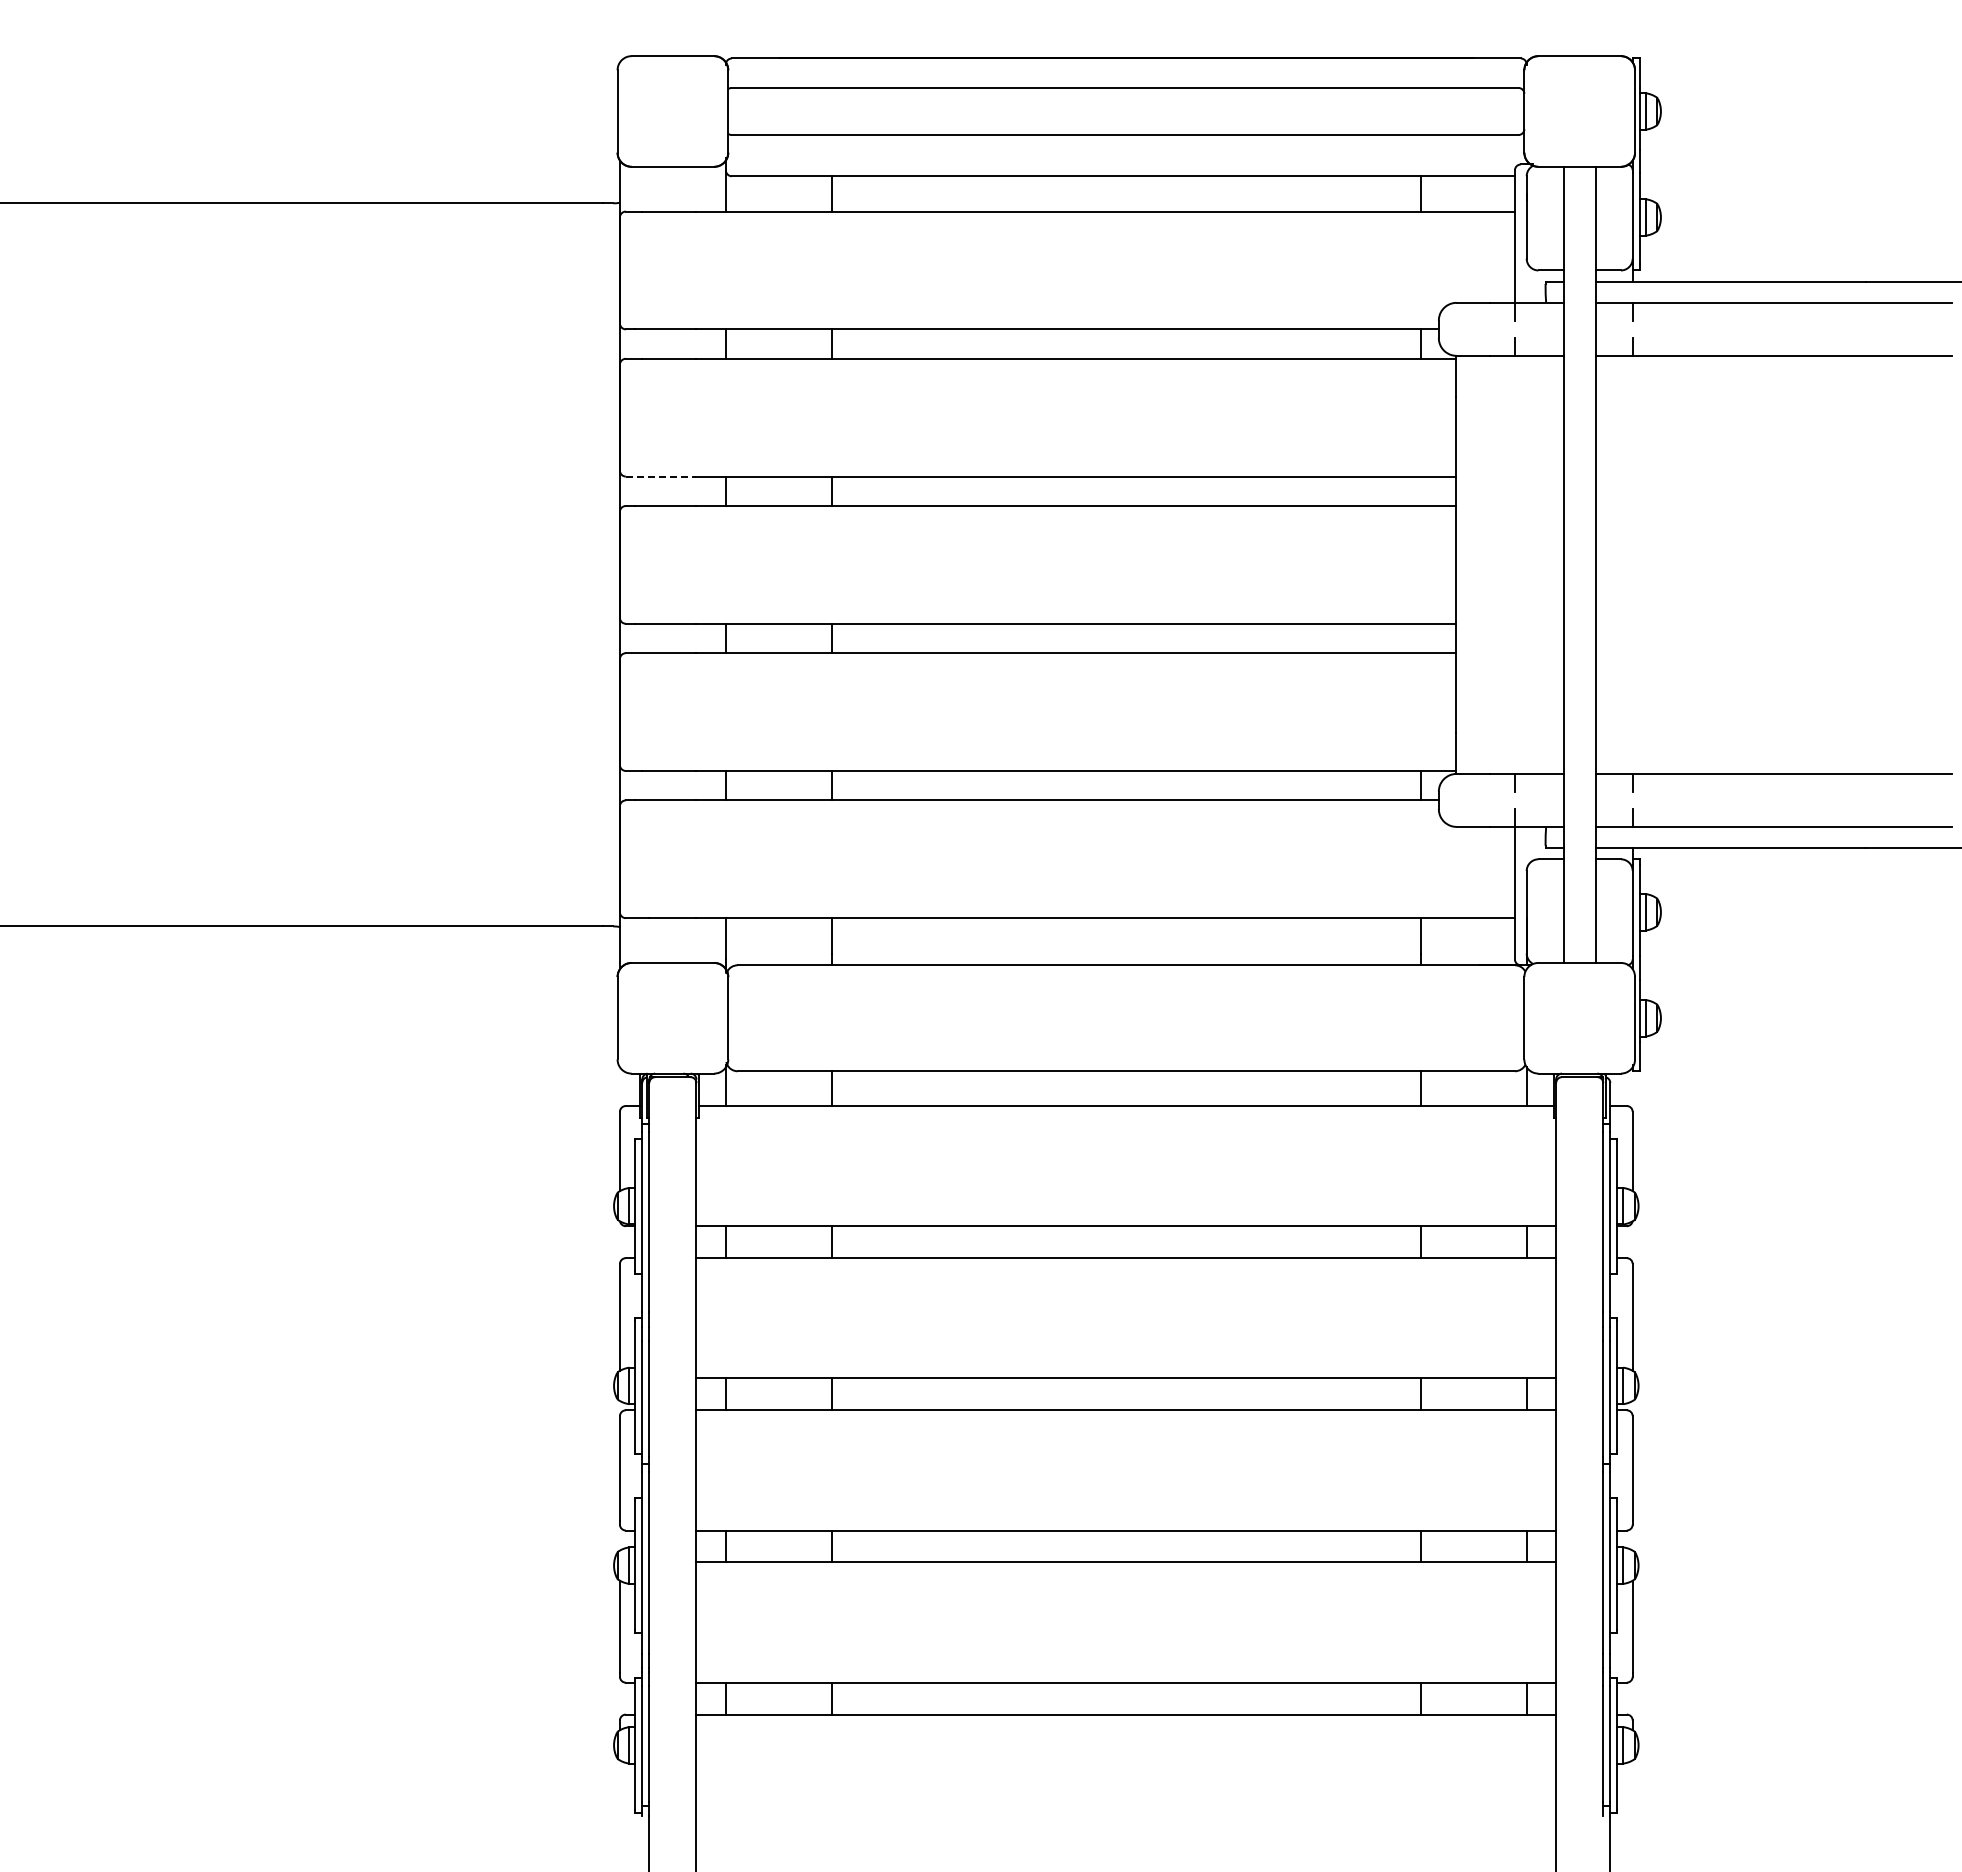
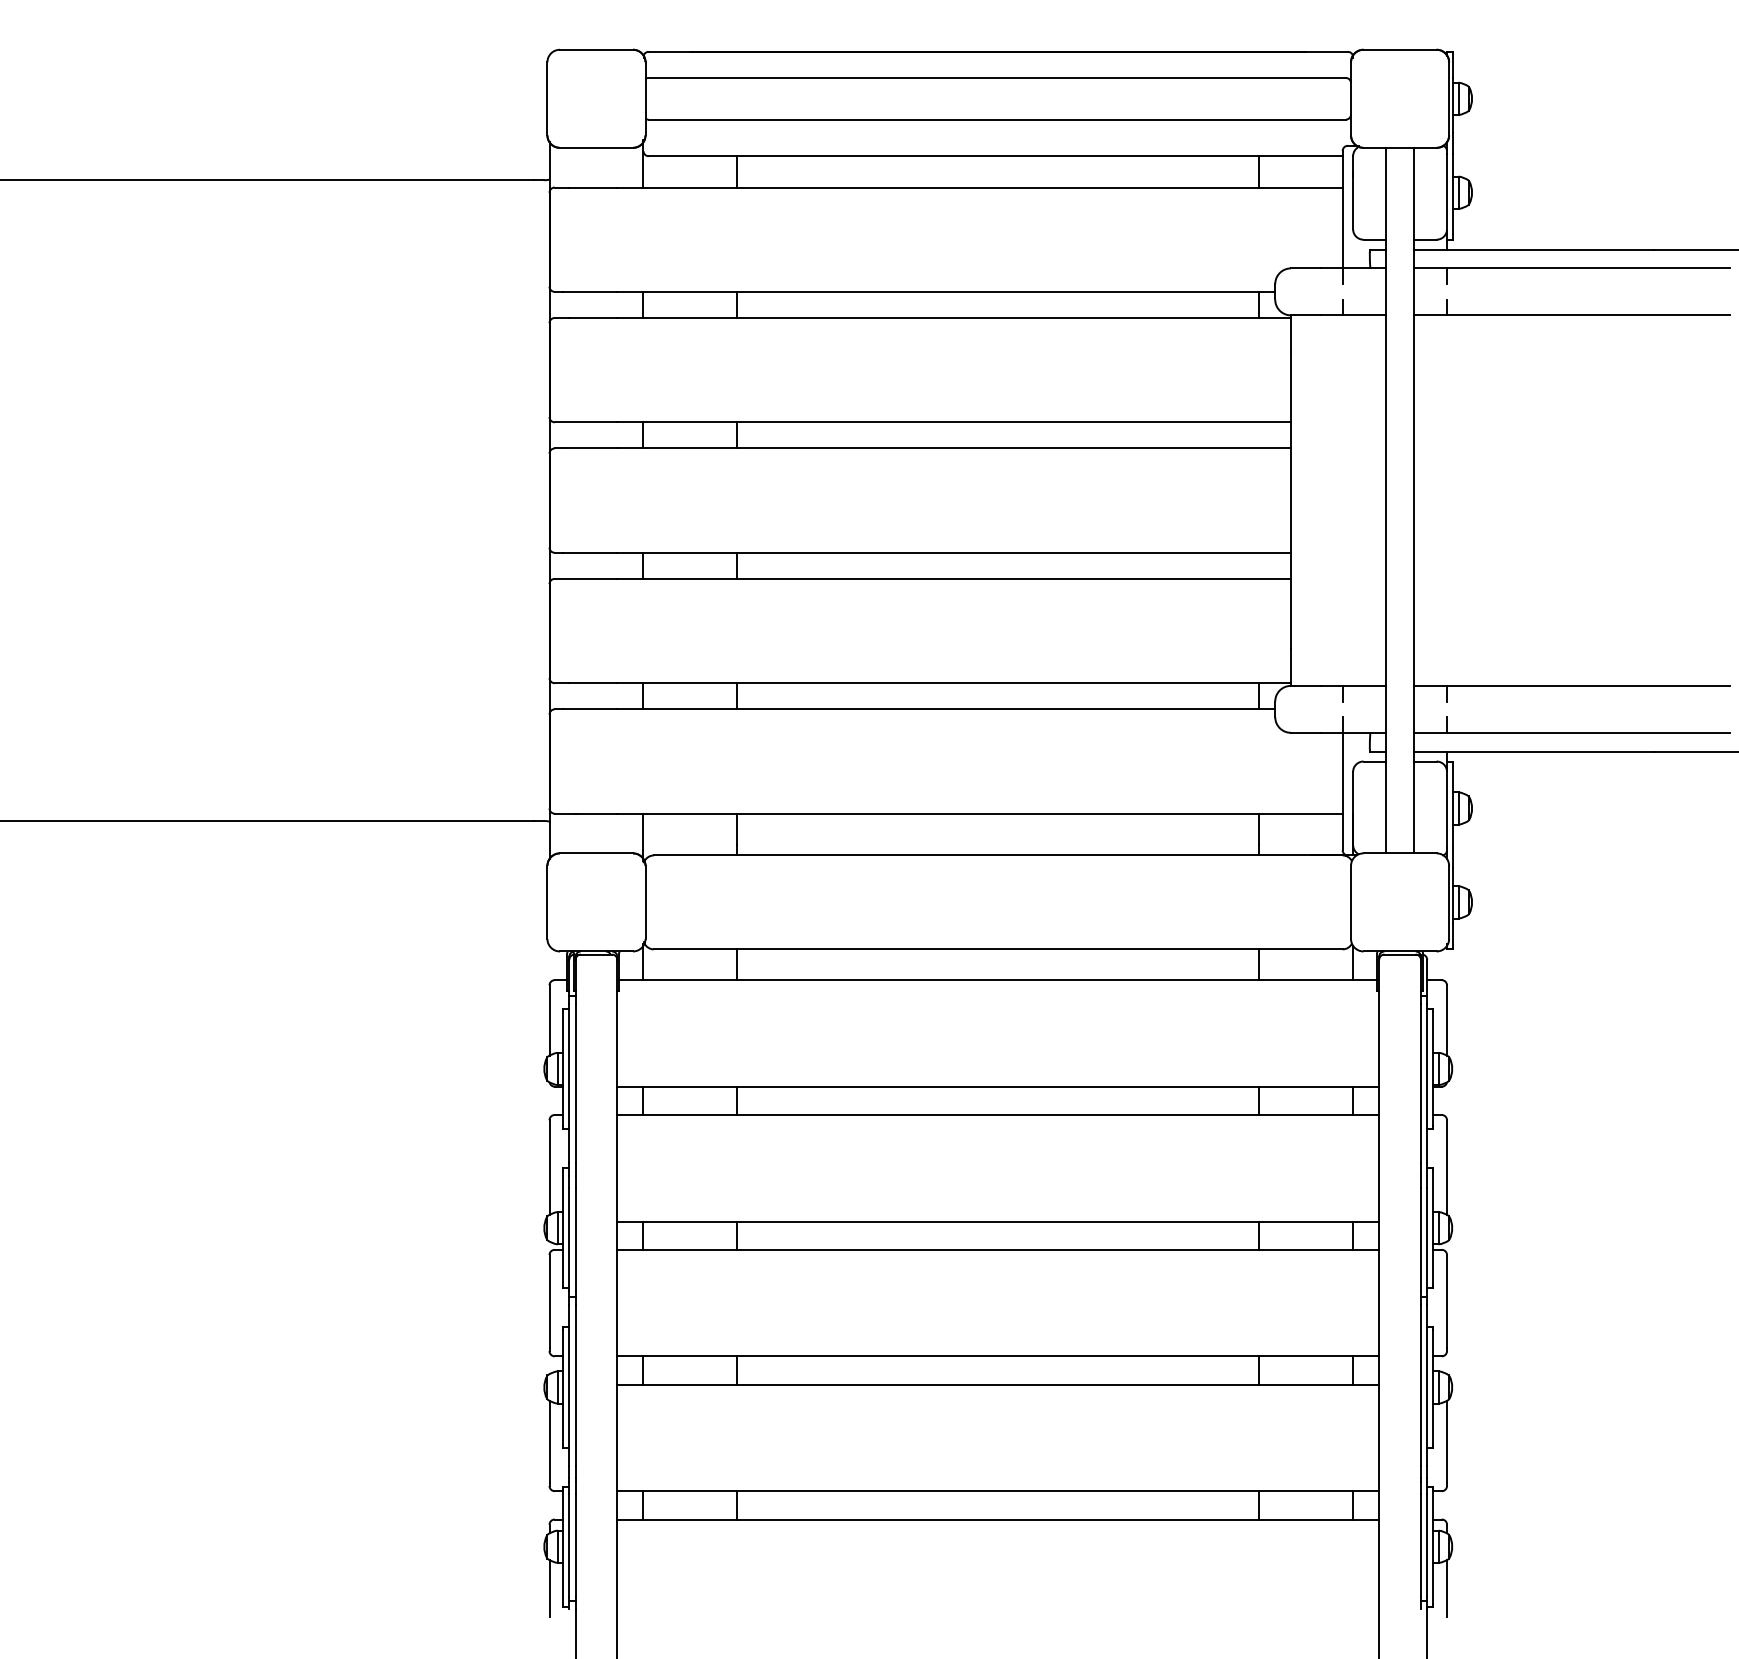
line: (661, 476) -> (586, 422), dashed -> solid
line: (619, 1792) -> (549, 1588), added
line: (1632, 1792) -> (1446, 1588), added

